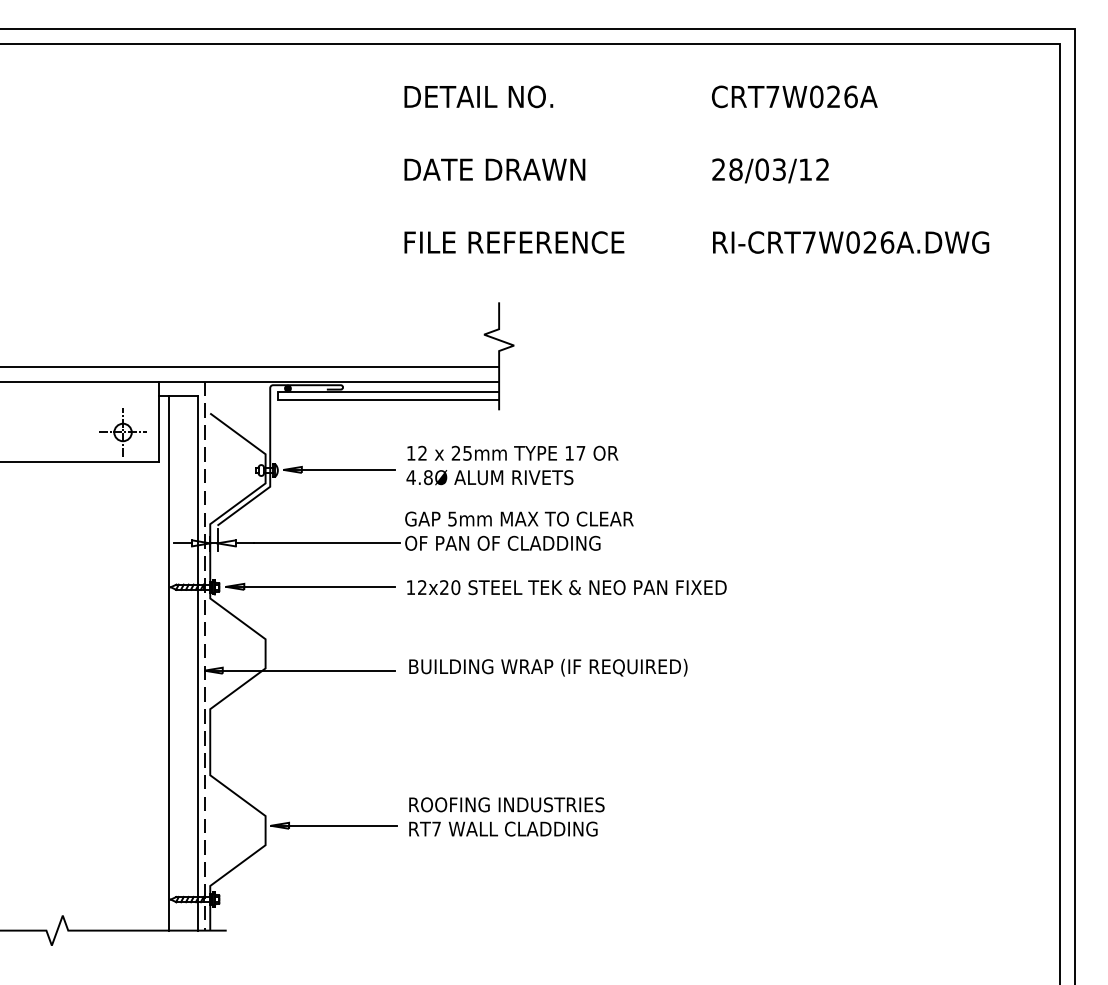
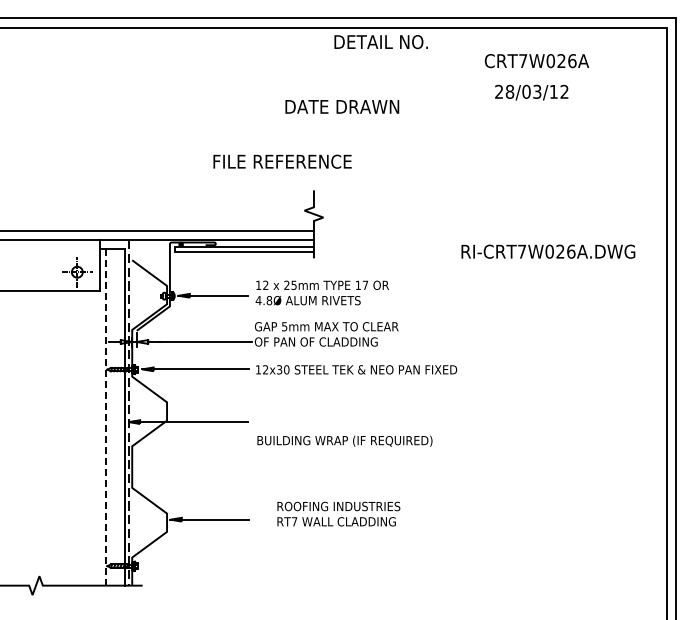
text: (477, 97) -> (380, 42), moved
text: (793, 97) -> (536, 61), moved
text: (495, 169) -> (342, 106), moved
text: (770, 170) -> (531, 92), moved
text: (514, 242) -> (282, 161), moved
text: (851, 242) -> (548, 251), moved
text: (444, 588) -> (279, 370), 12x20 -> 12x30
line: (169, 661) -> (106, 416), solid -> dashed
text: (547, 666) -> (344, 440), moved
text: (506, 815) -> (338, 513), moved

